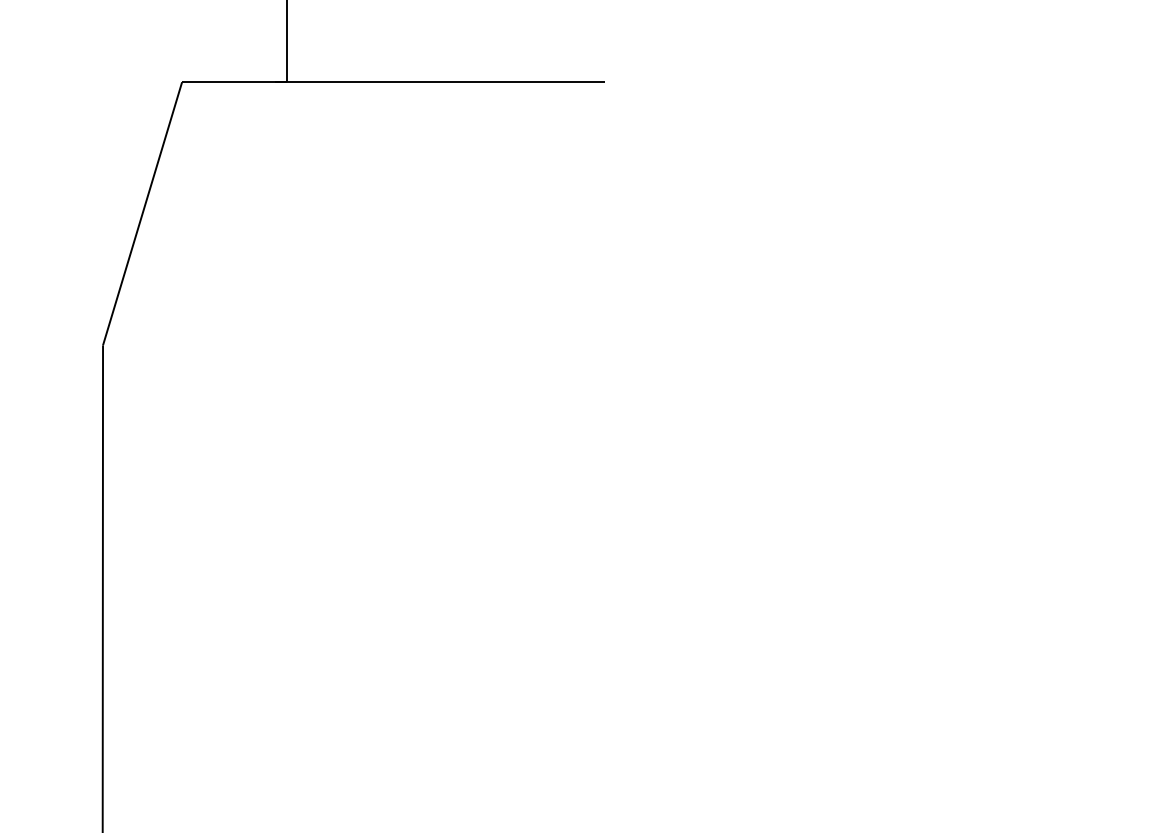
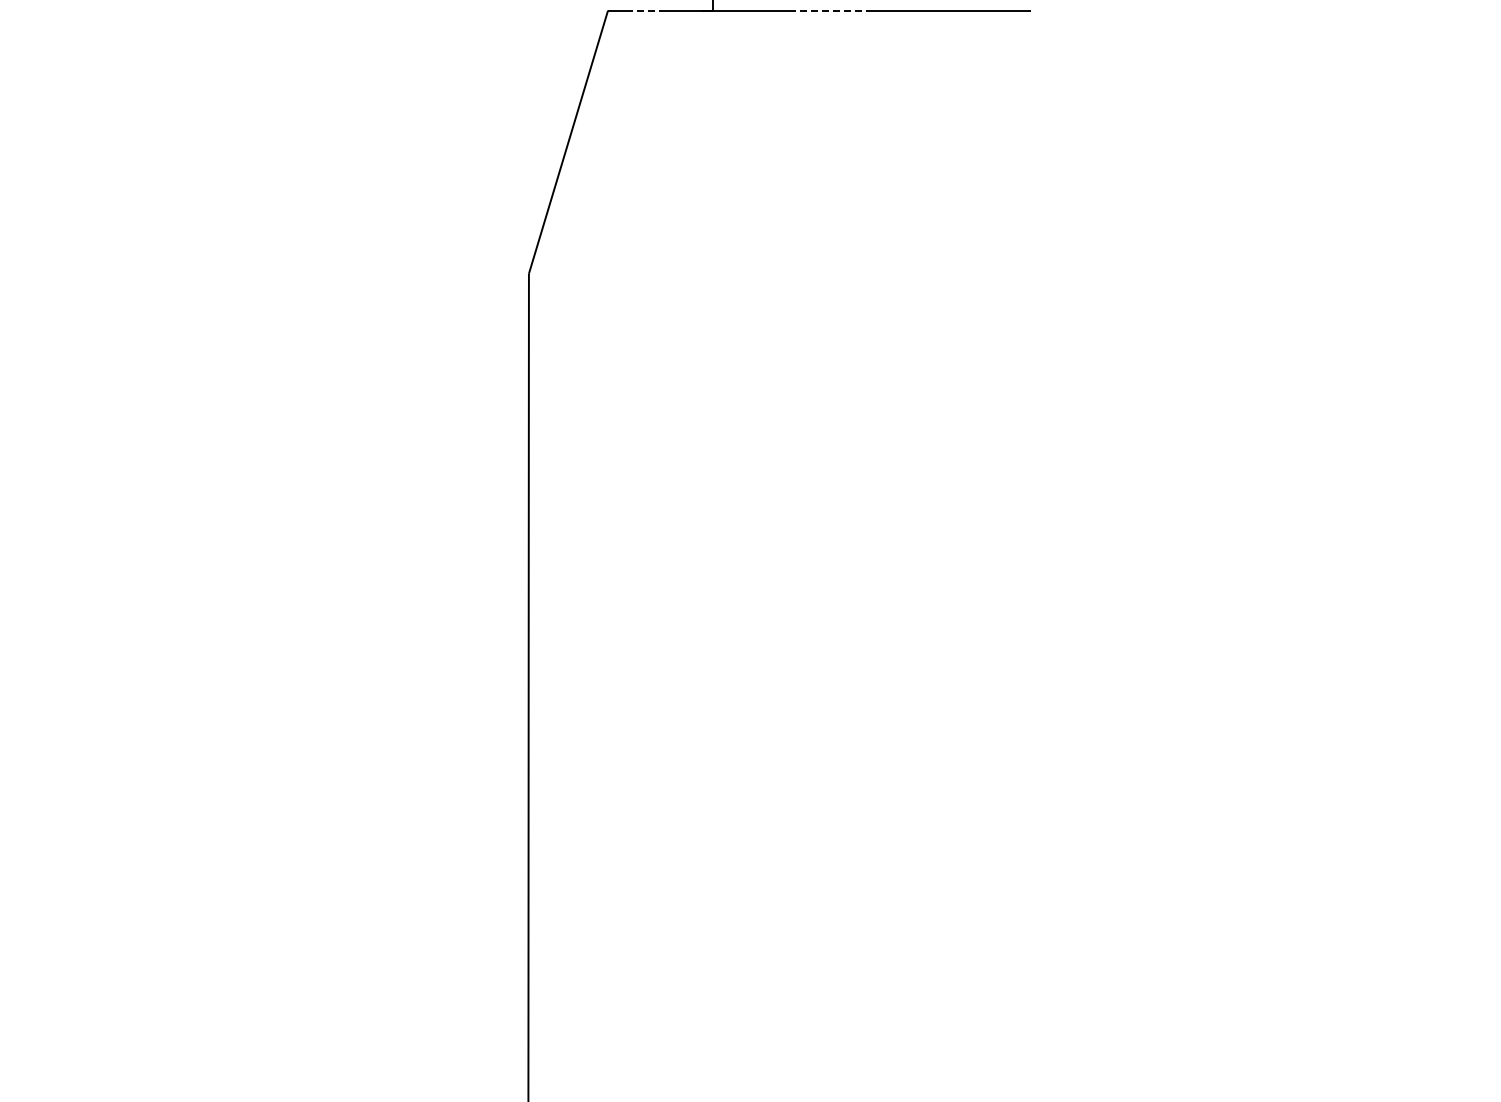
line: (219, 82) -> (645, 10), solid -> dashed
line: (402, 82) -> (828, 10), solid -> dashed

